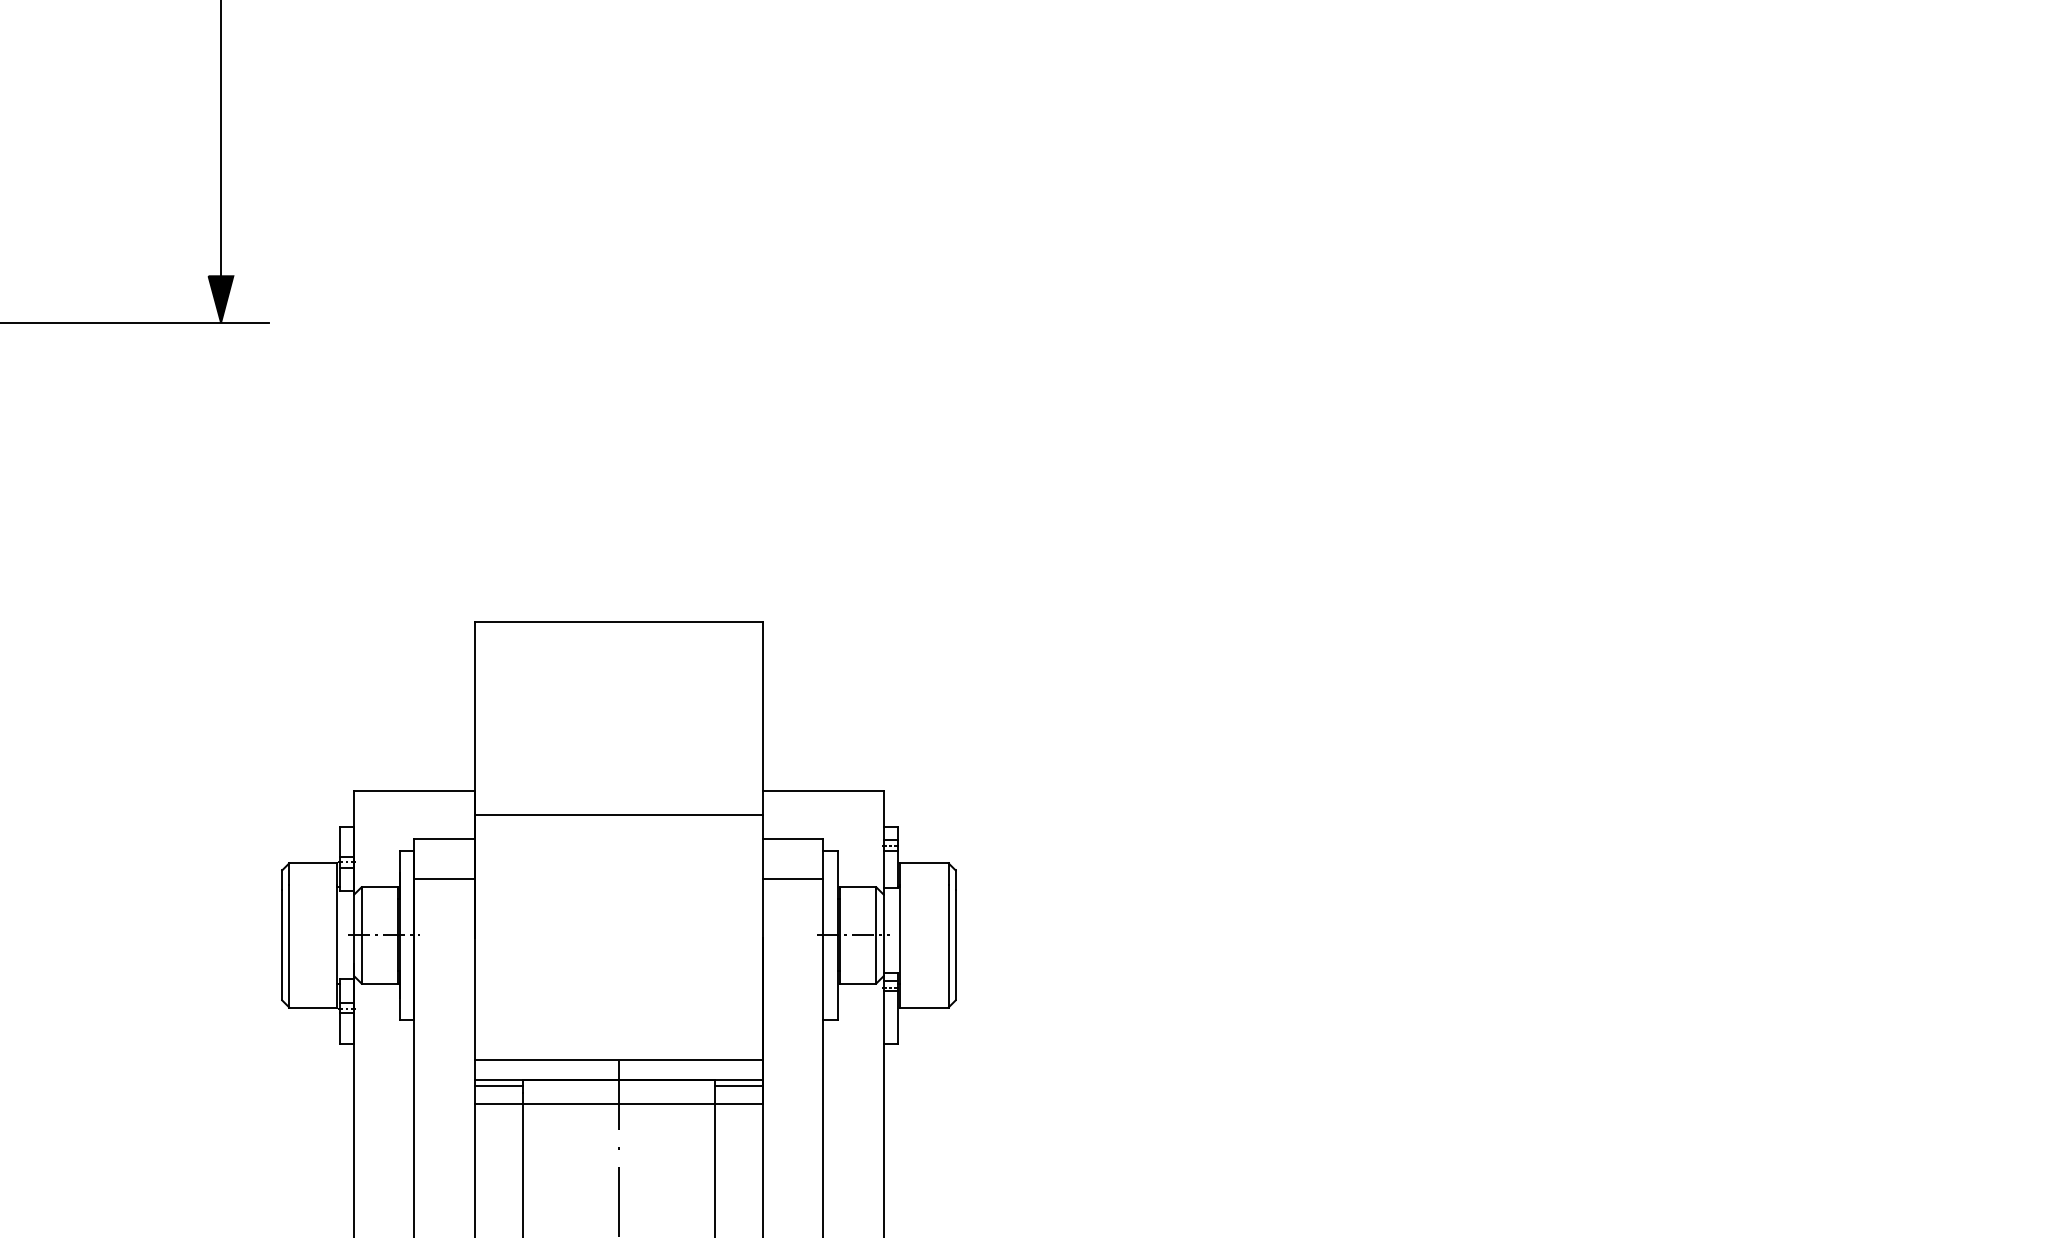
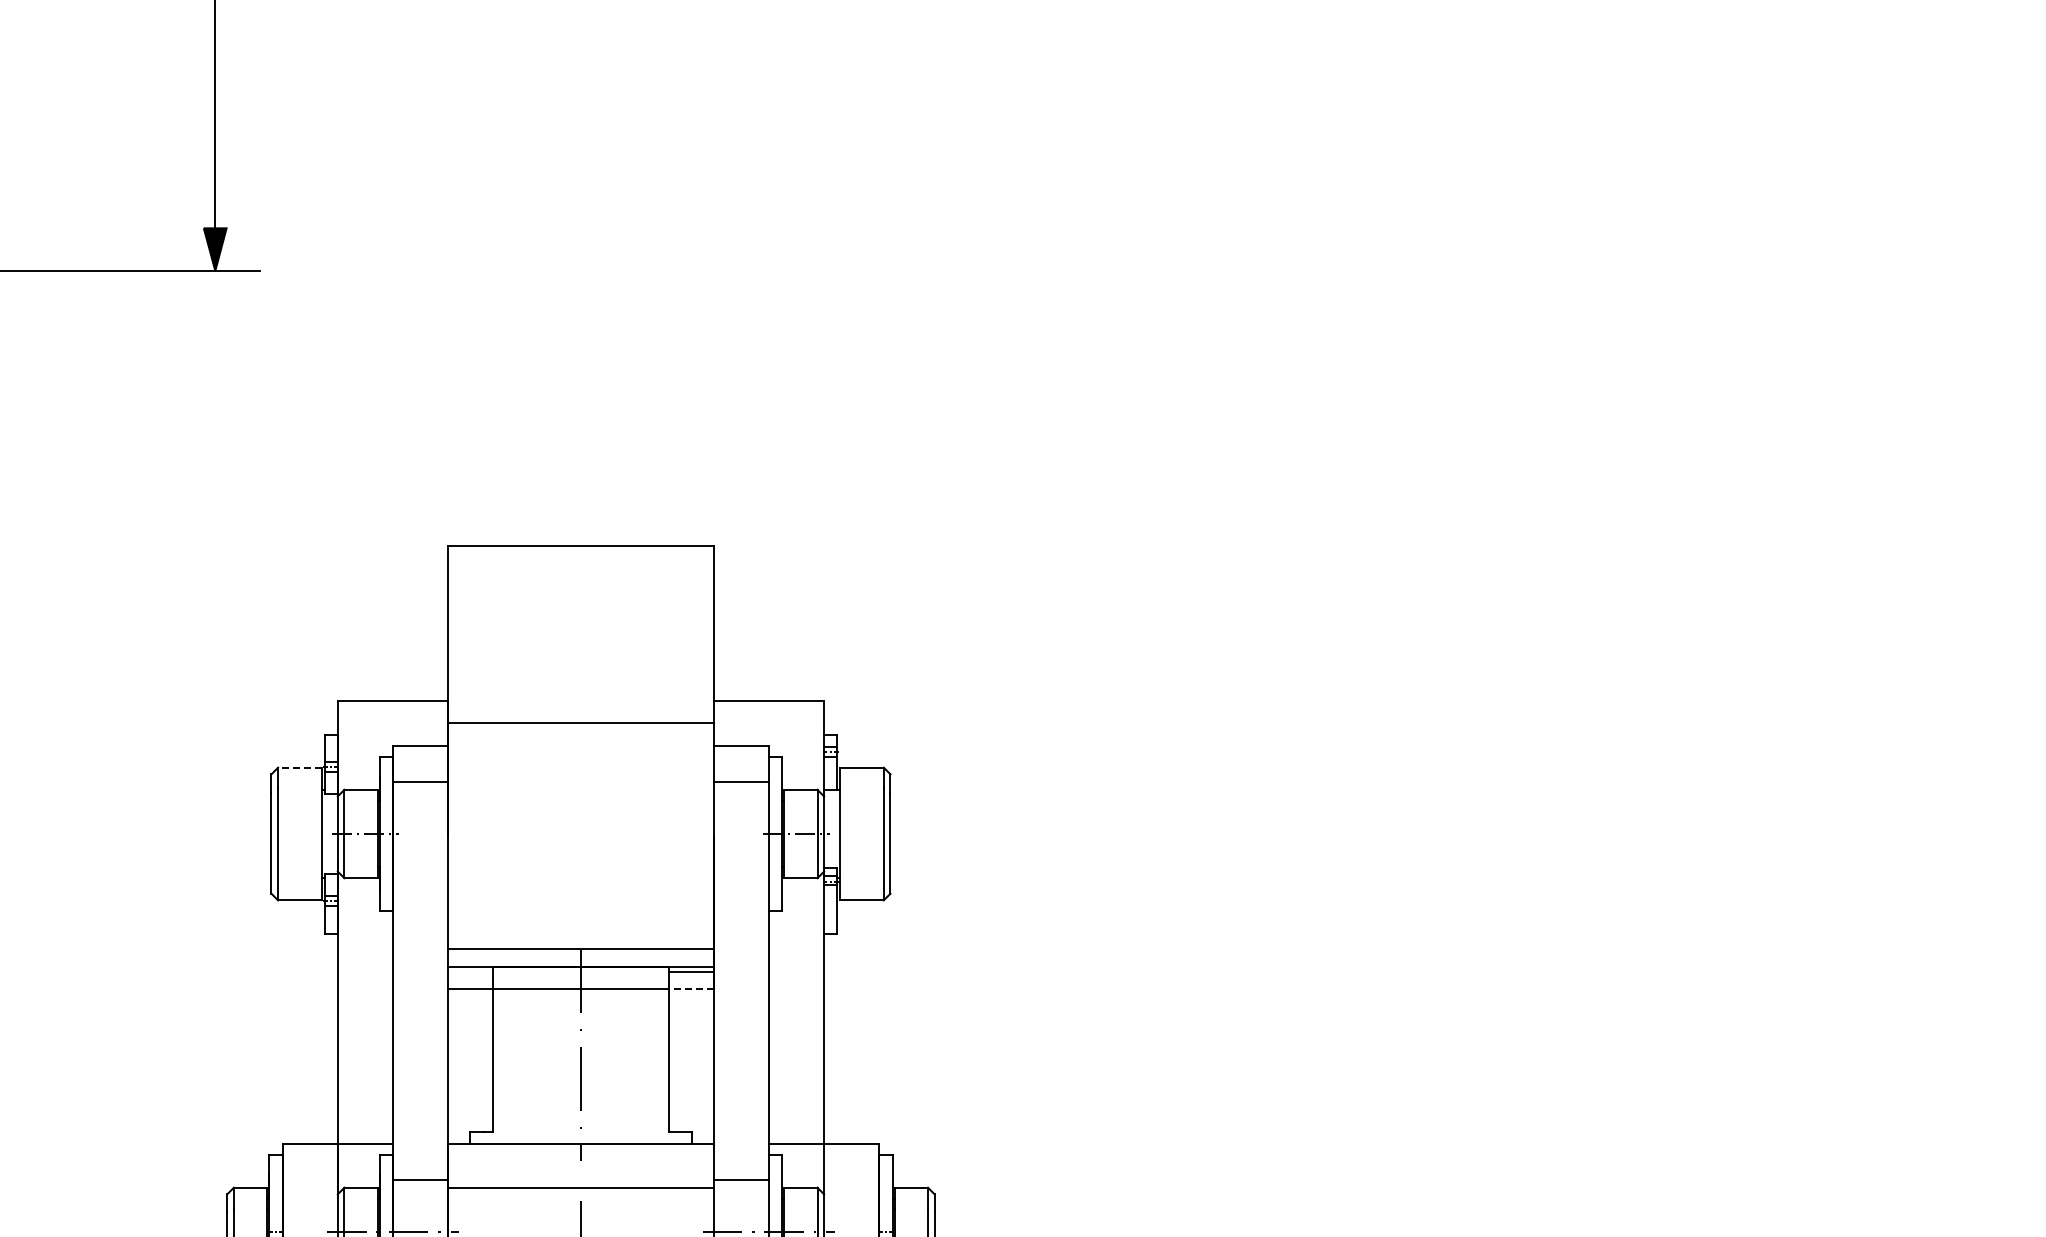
line: (312, 863) -> (299, 767), solid -> dashed
line: (498, 1086) -> (470, 972), removed
line: (739, 1103) -> (691, 988), solid -> dashed

